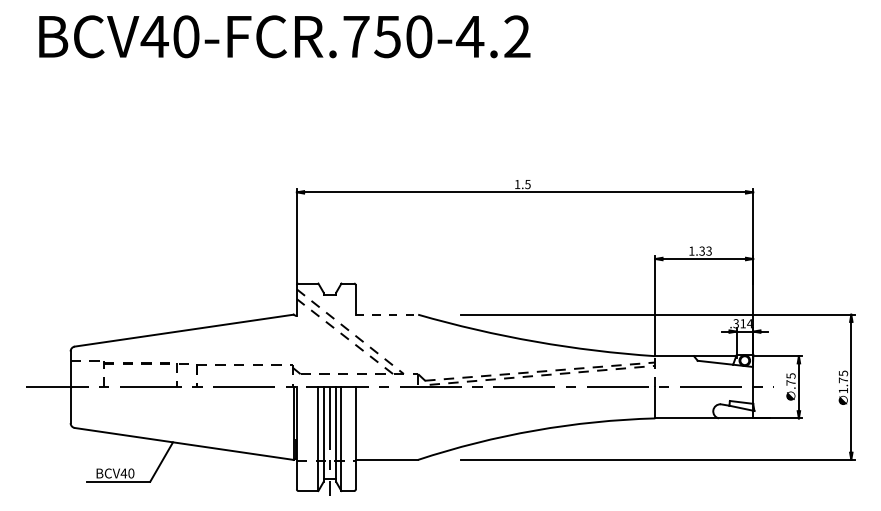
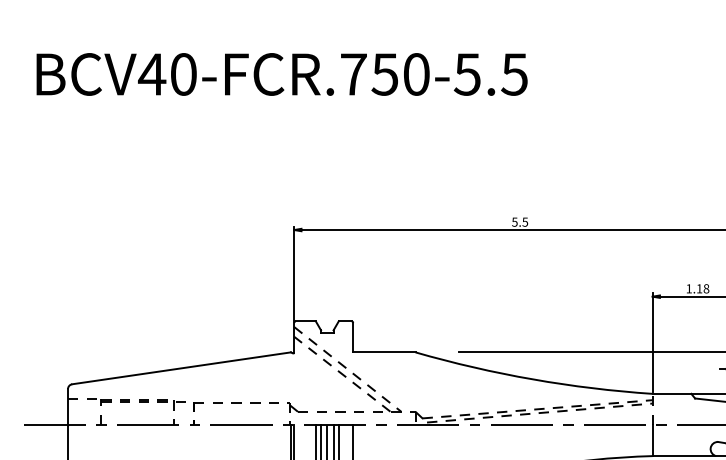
text: (493, 36) -> (490, 74), BCV40-FCR.750-4.2 -> BCV40-FCR.750-5.5
text: (517, 184) -> (514, 222), 1.5 -> 5.5
text: (705, 250) -> (702, 288), 1.33 -> 1.18
line: (387, 314) -> (384, 352), dashed -> solid

